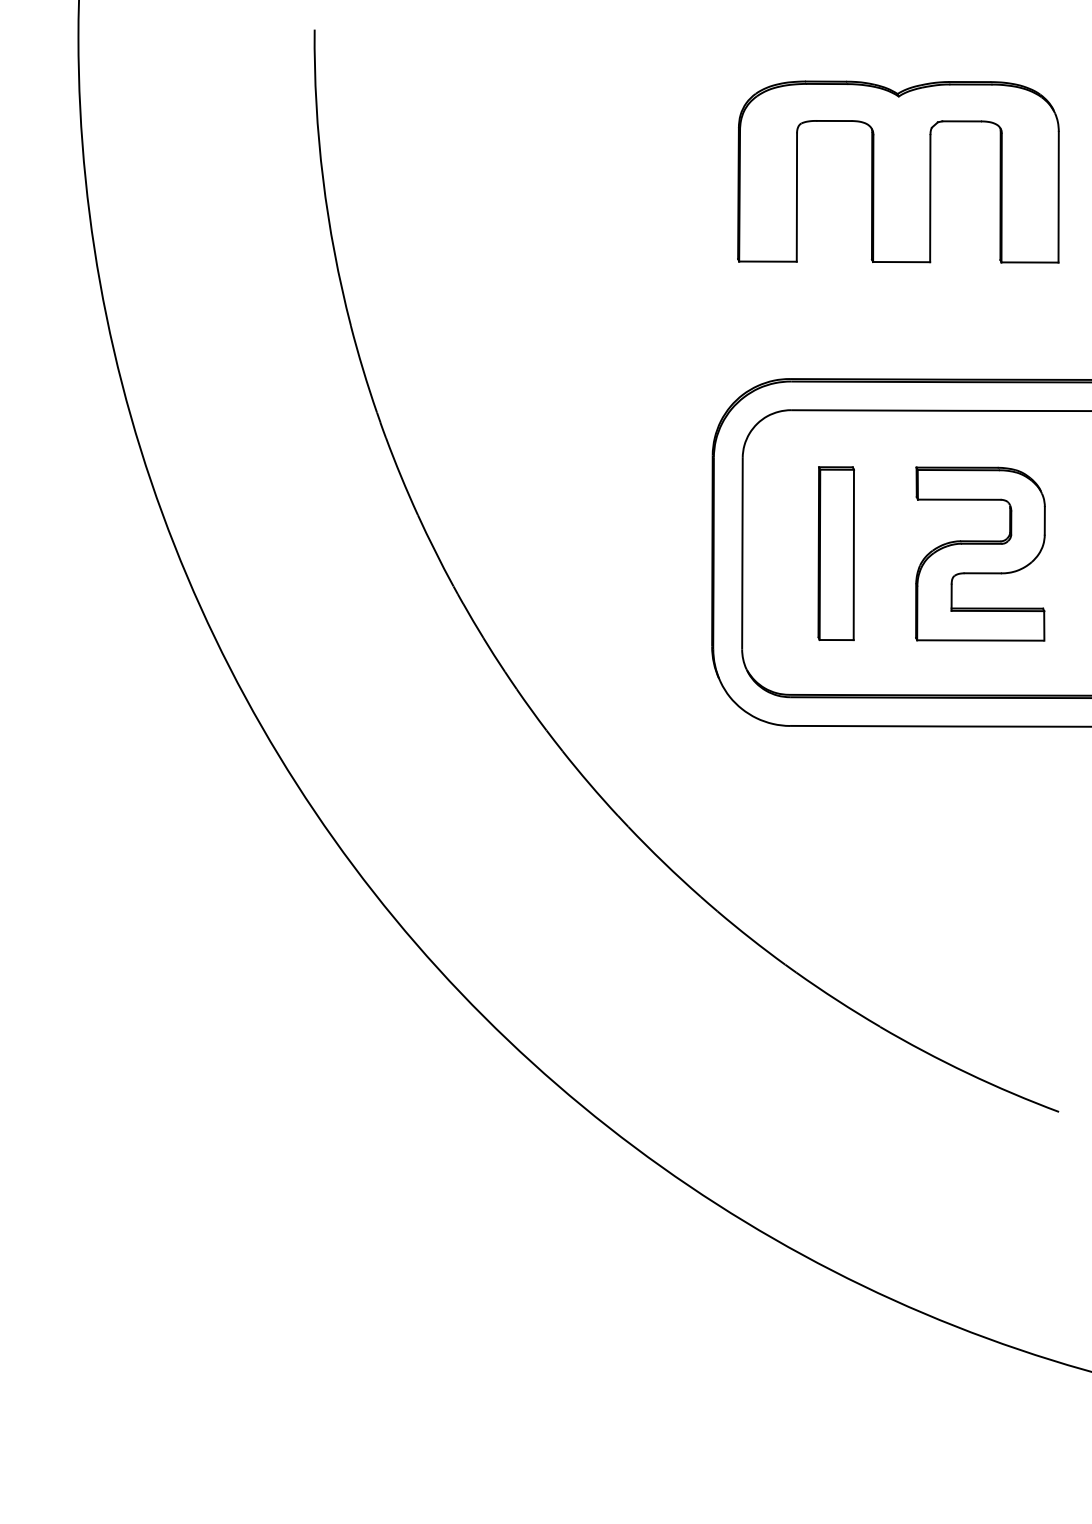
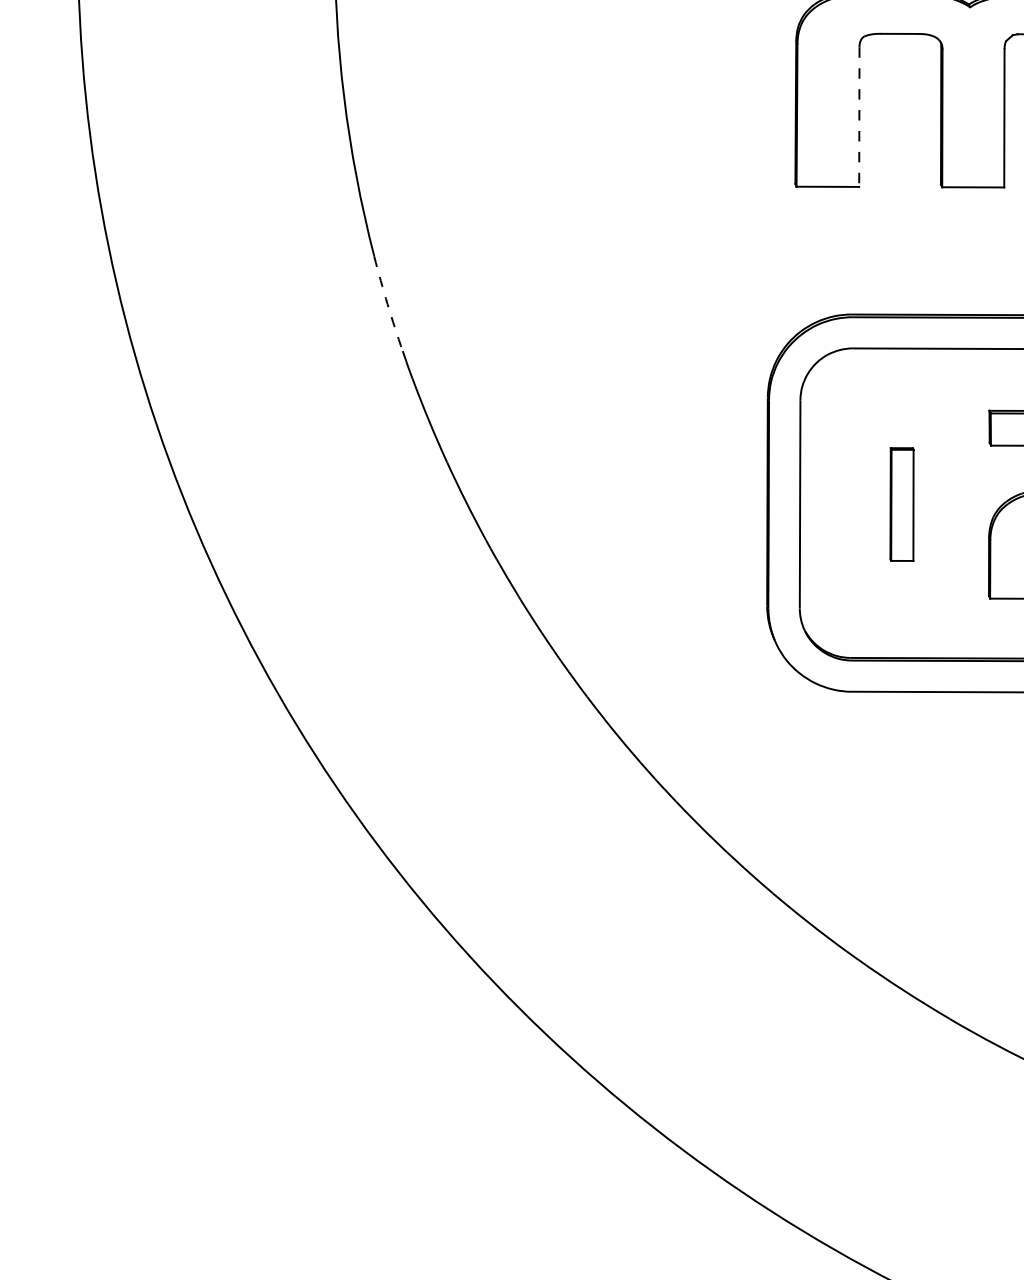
line: (796, 198) -> (858, 118), solid -> dashed
arc: (363, 369) -> (388, 304), solid -> dashed
part: (835, 553) -> (901, 504), size x0.6

